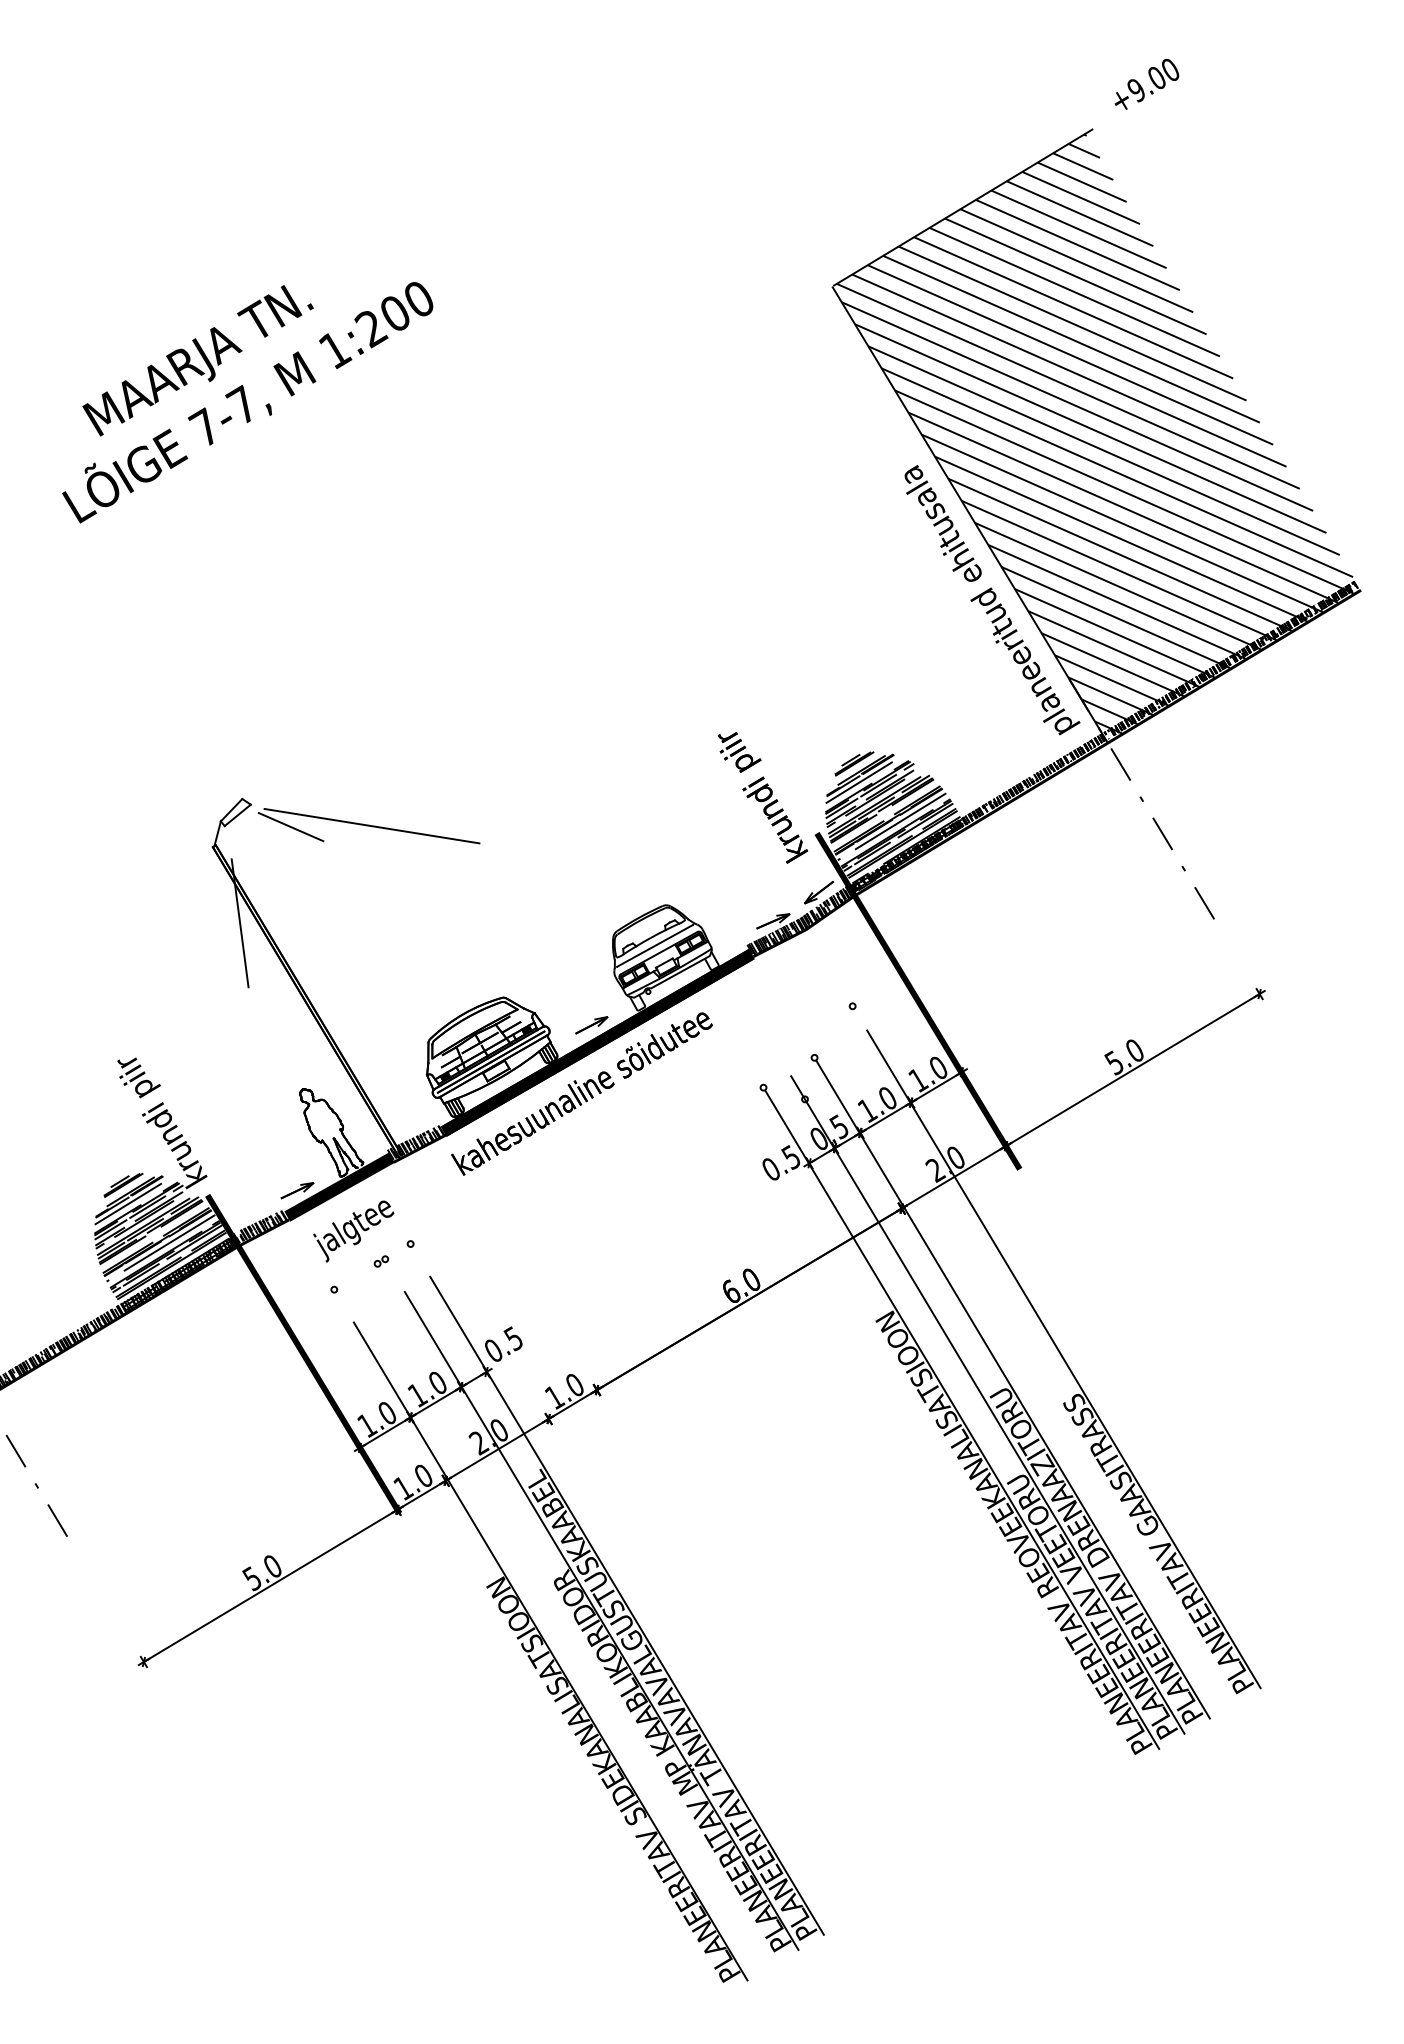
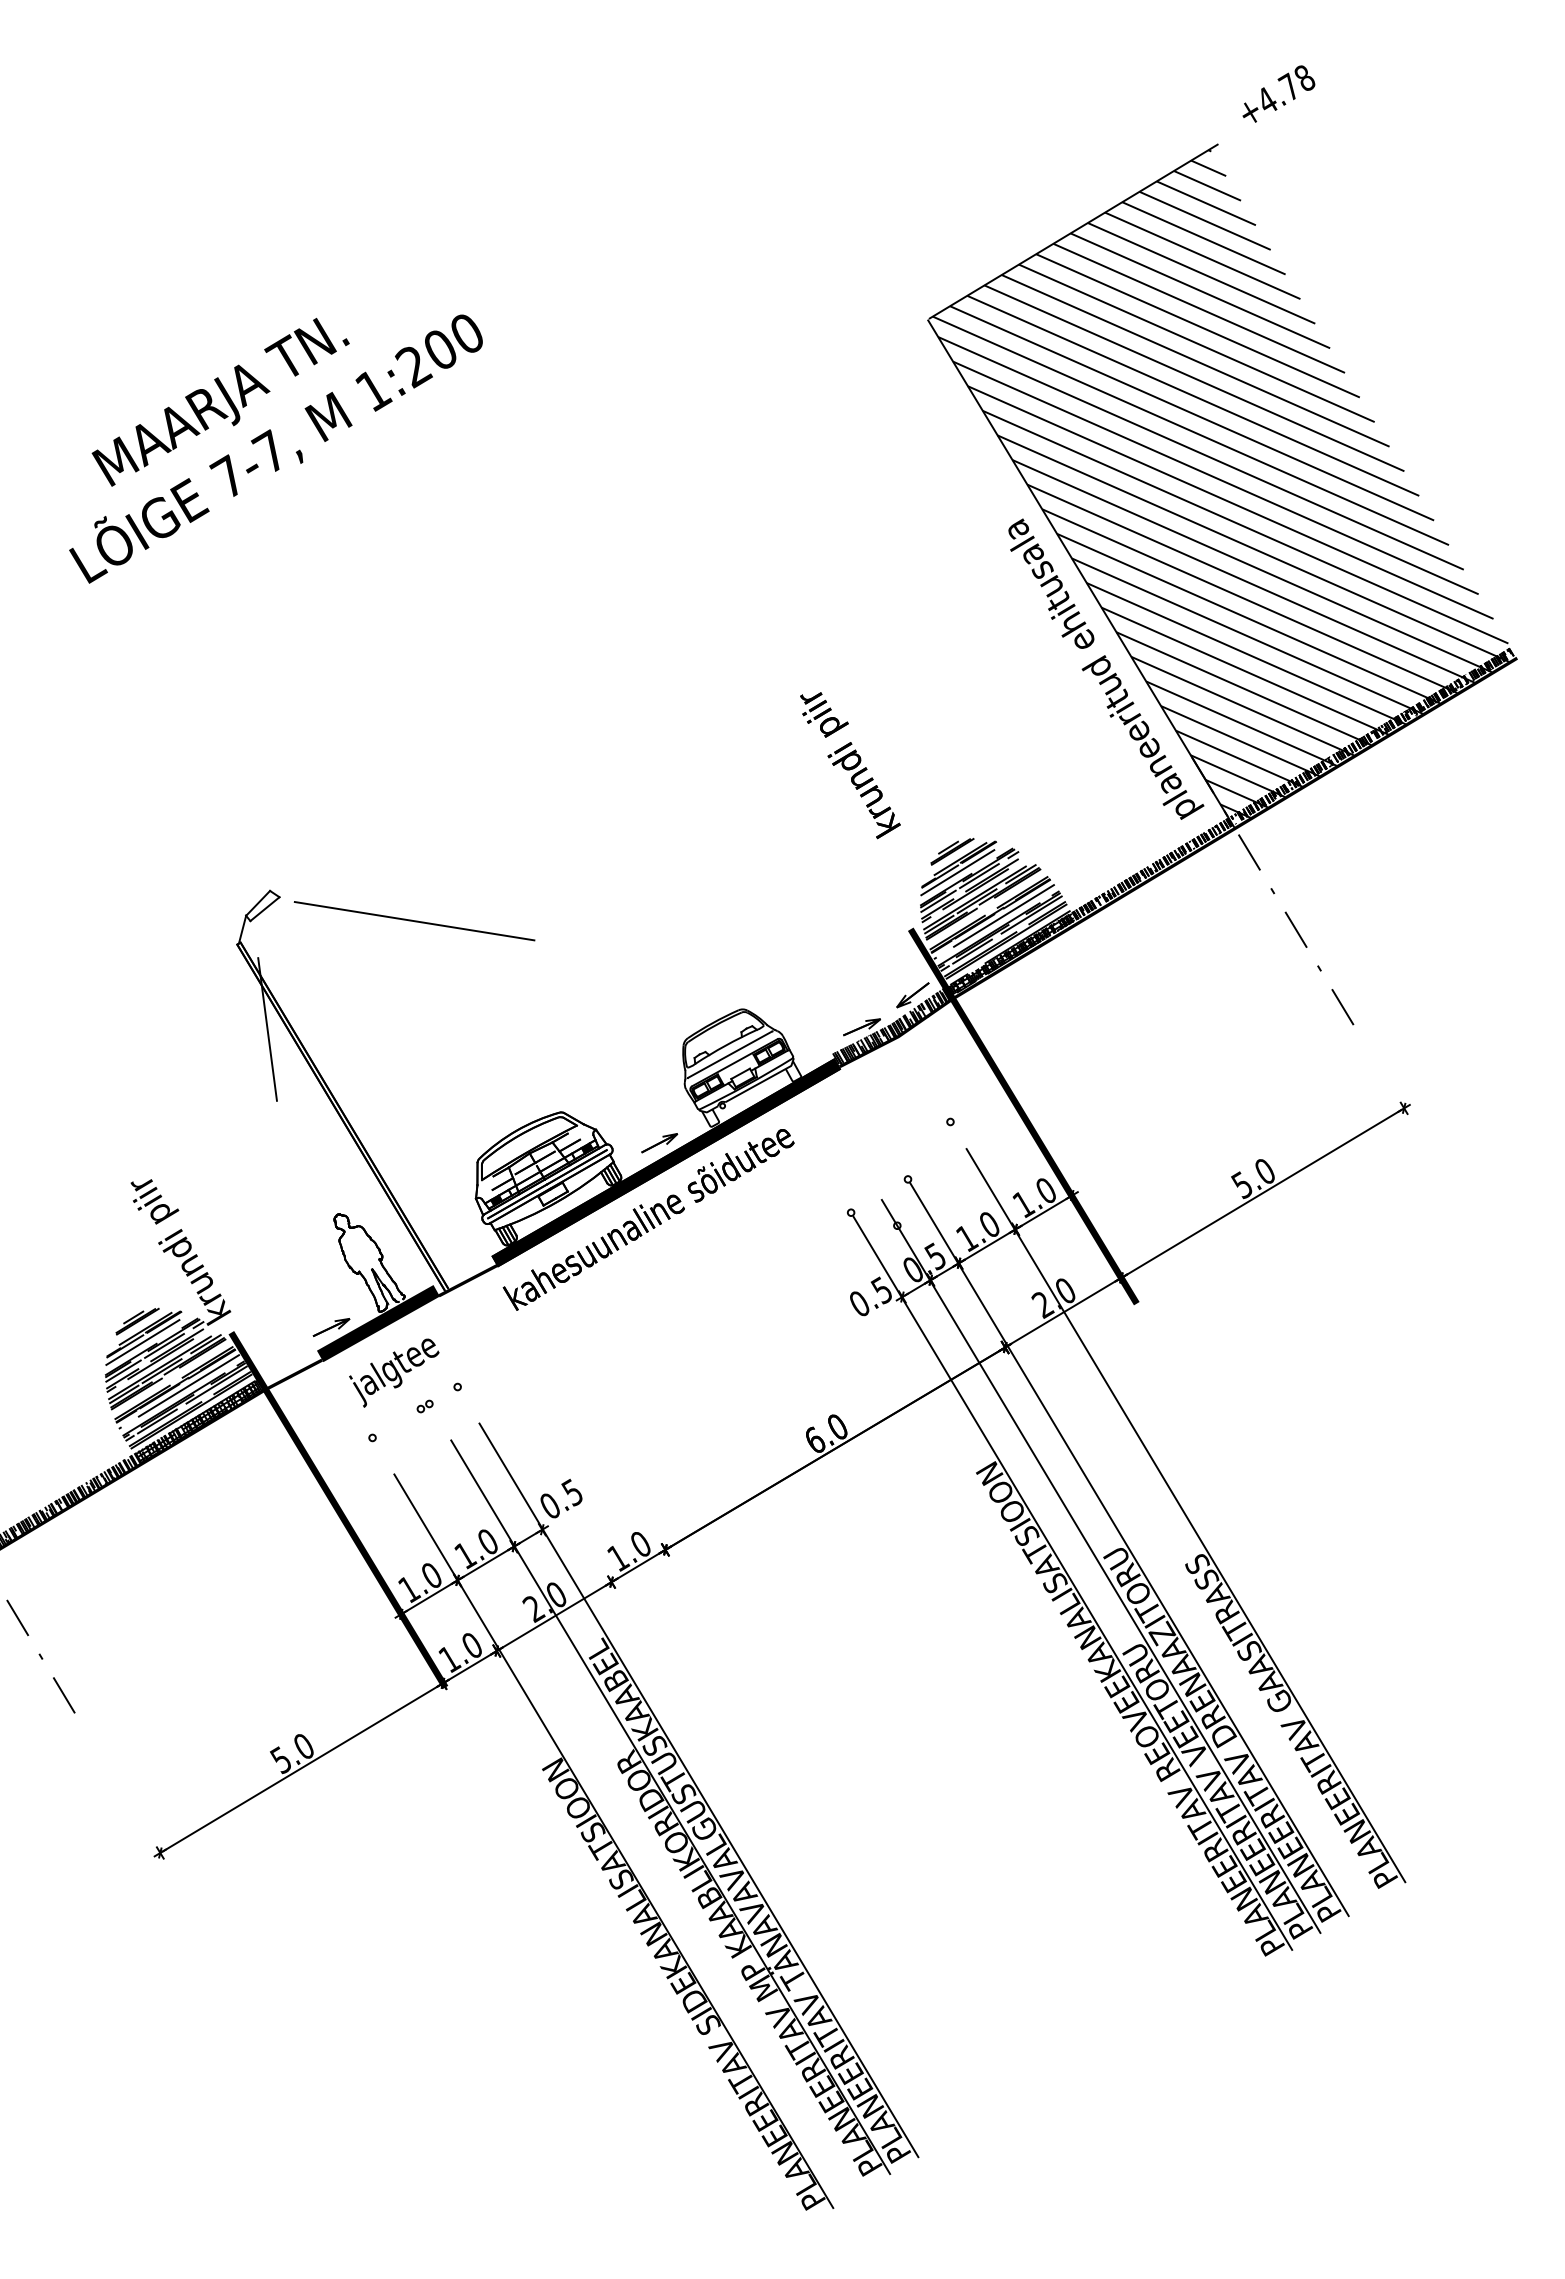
text: (1153, 80) -> (1285, 89), +9.00 -> +4.78
text: (762, 797) -> (850, 765), moved
line: (291, 826) -> (324, 921), removed
hatch: (415, 1142) -> (463, 1273), removed
hatch: (258, 1226) -> (288, 1367), removed

